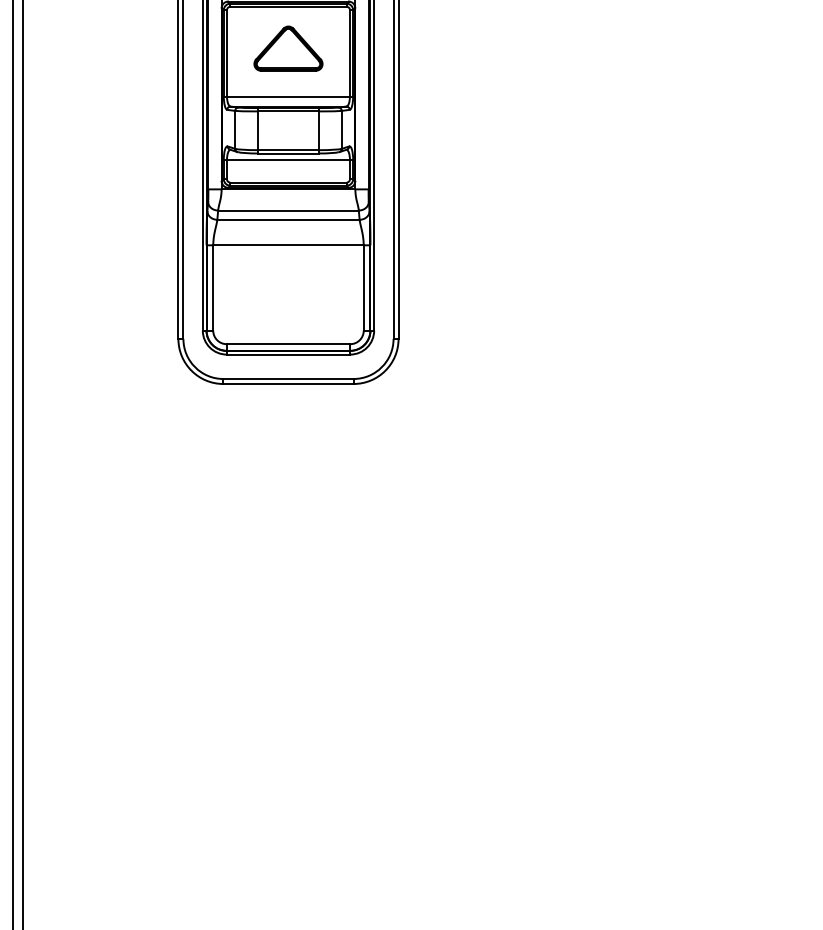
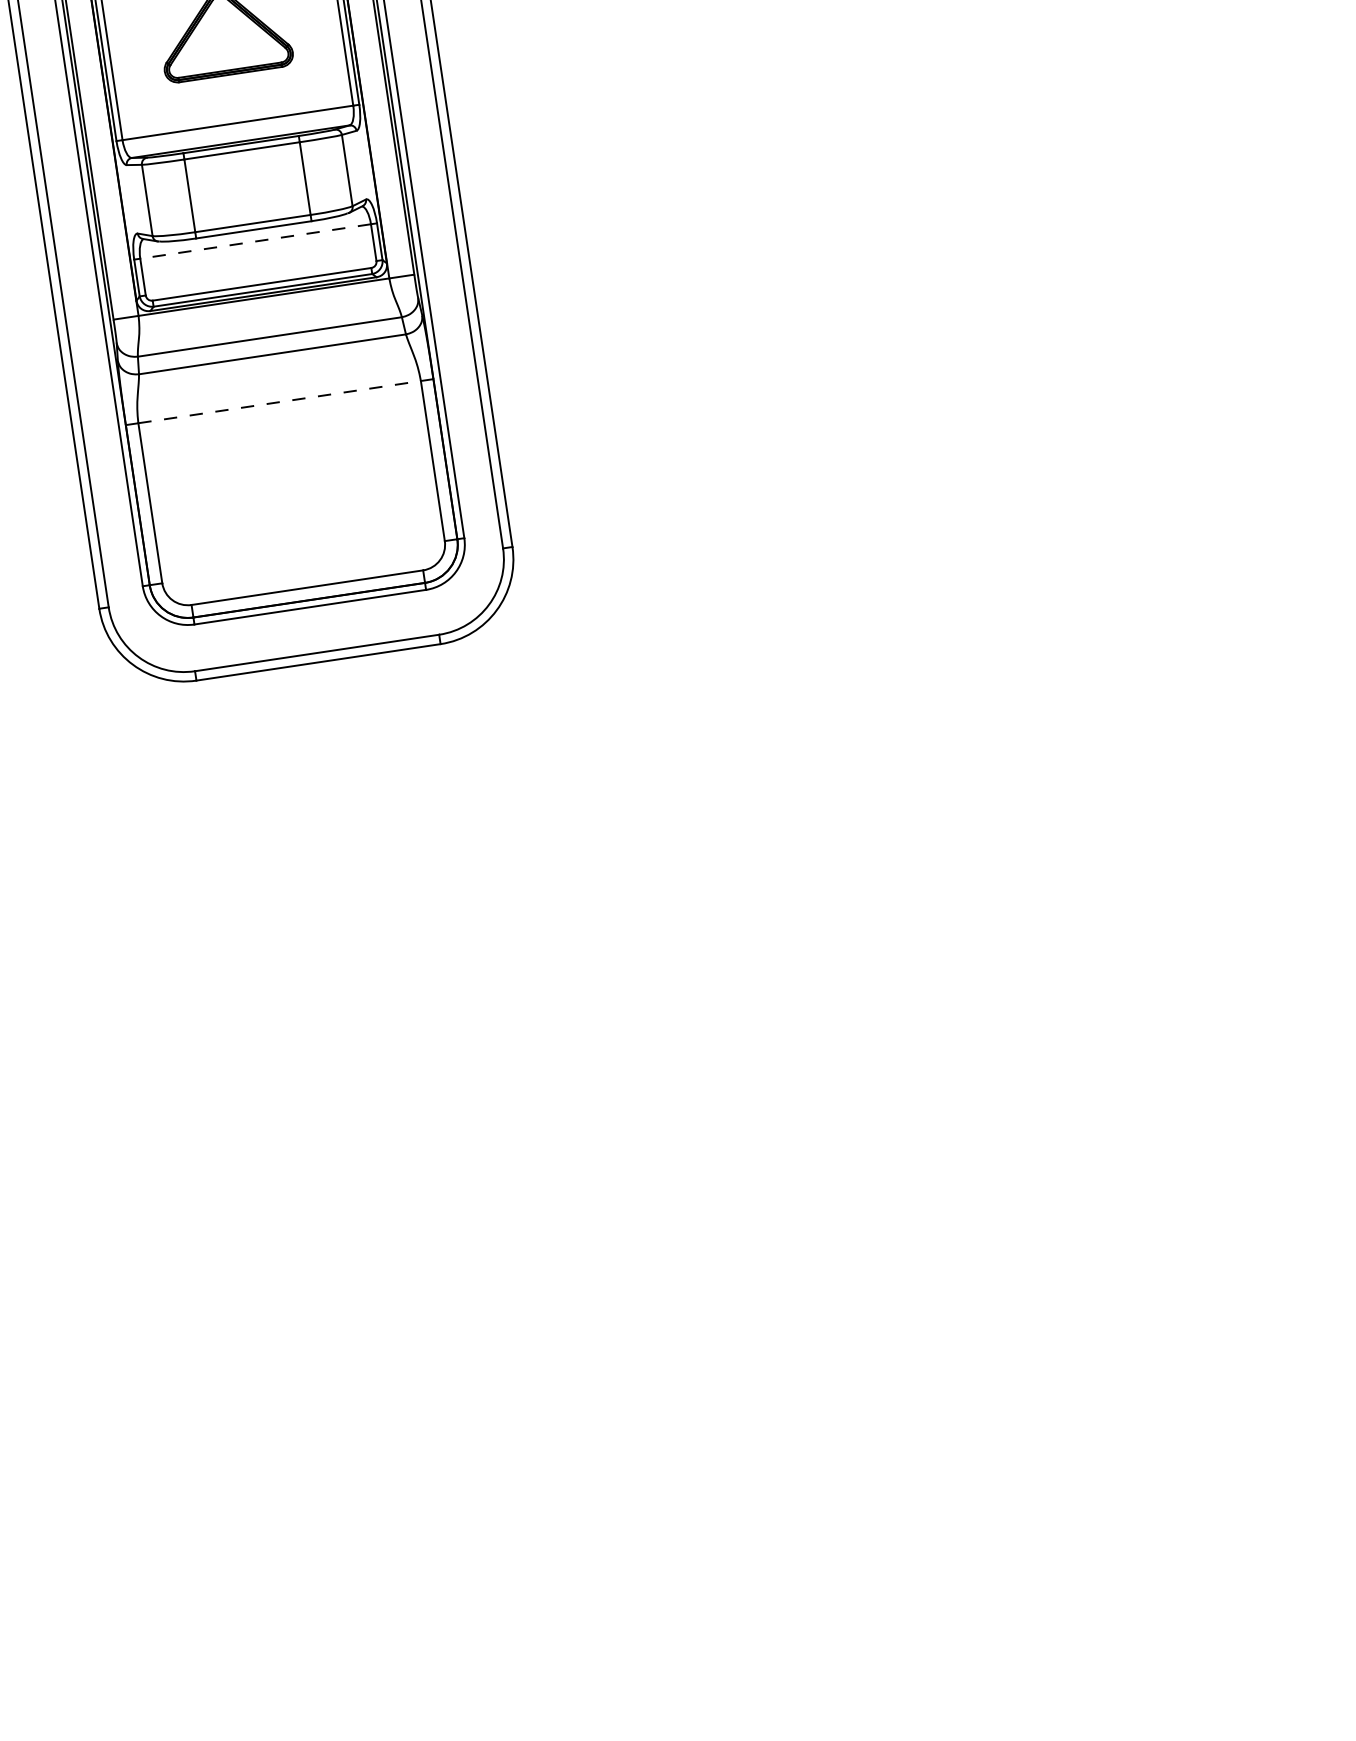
line: (287, 159) -> (253, 241), solid -> dashed
line: (288, 245) -> (279, 402), solid -> dashed

